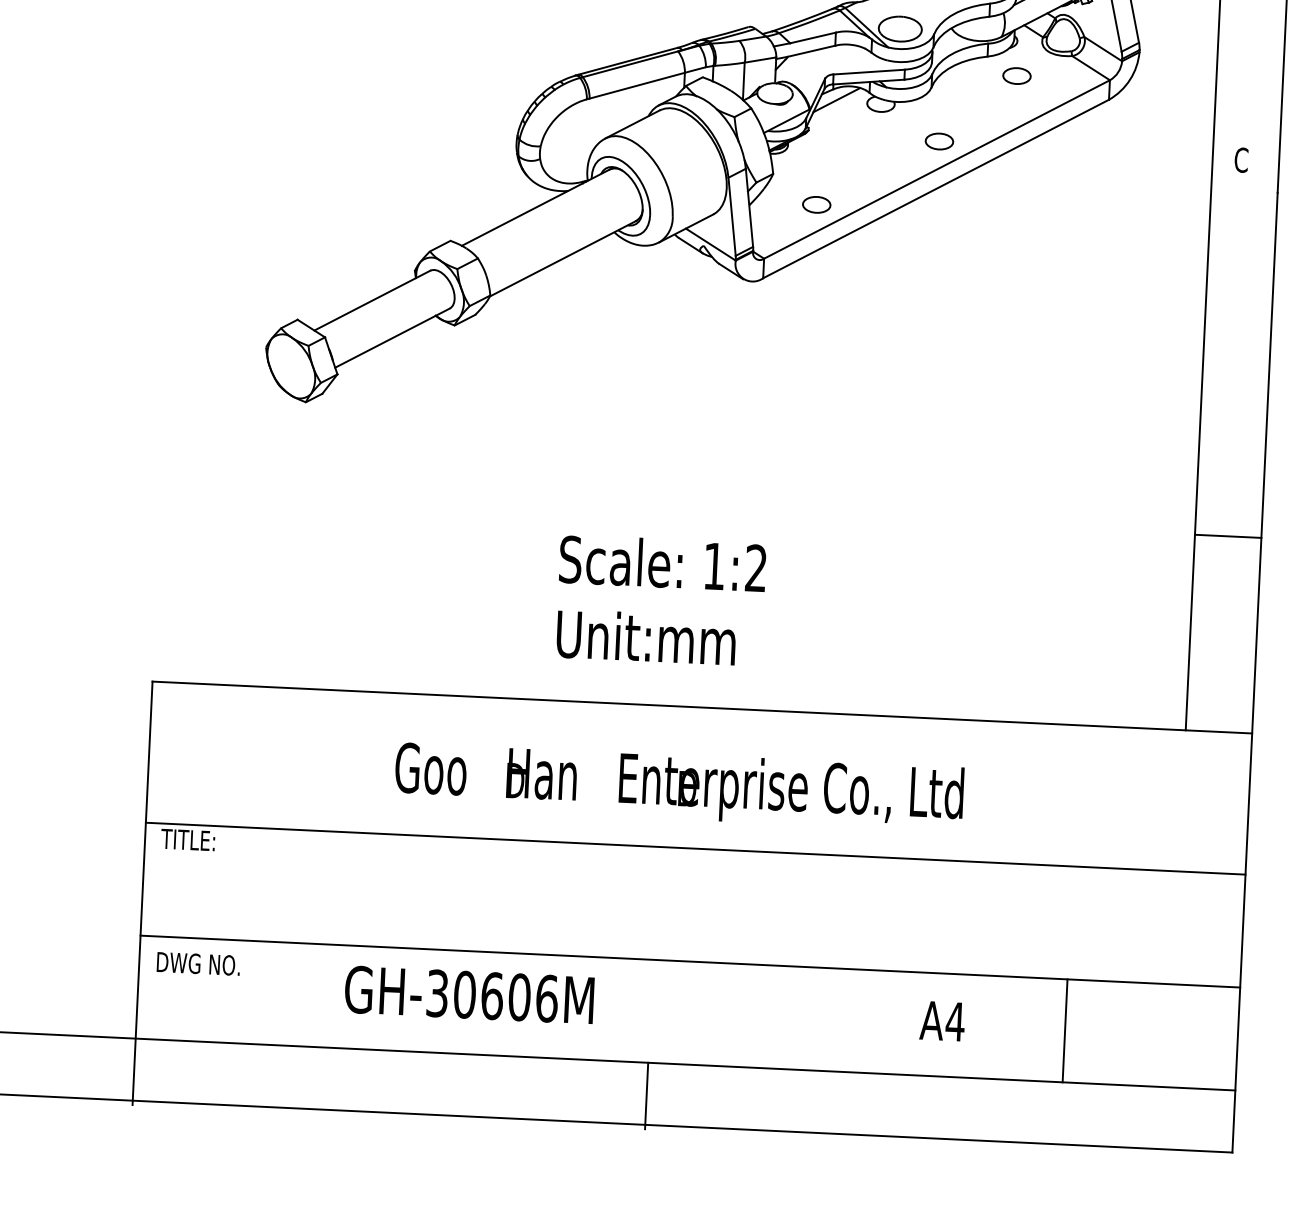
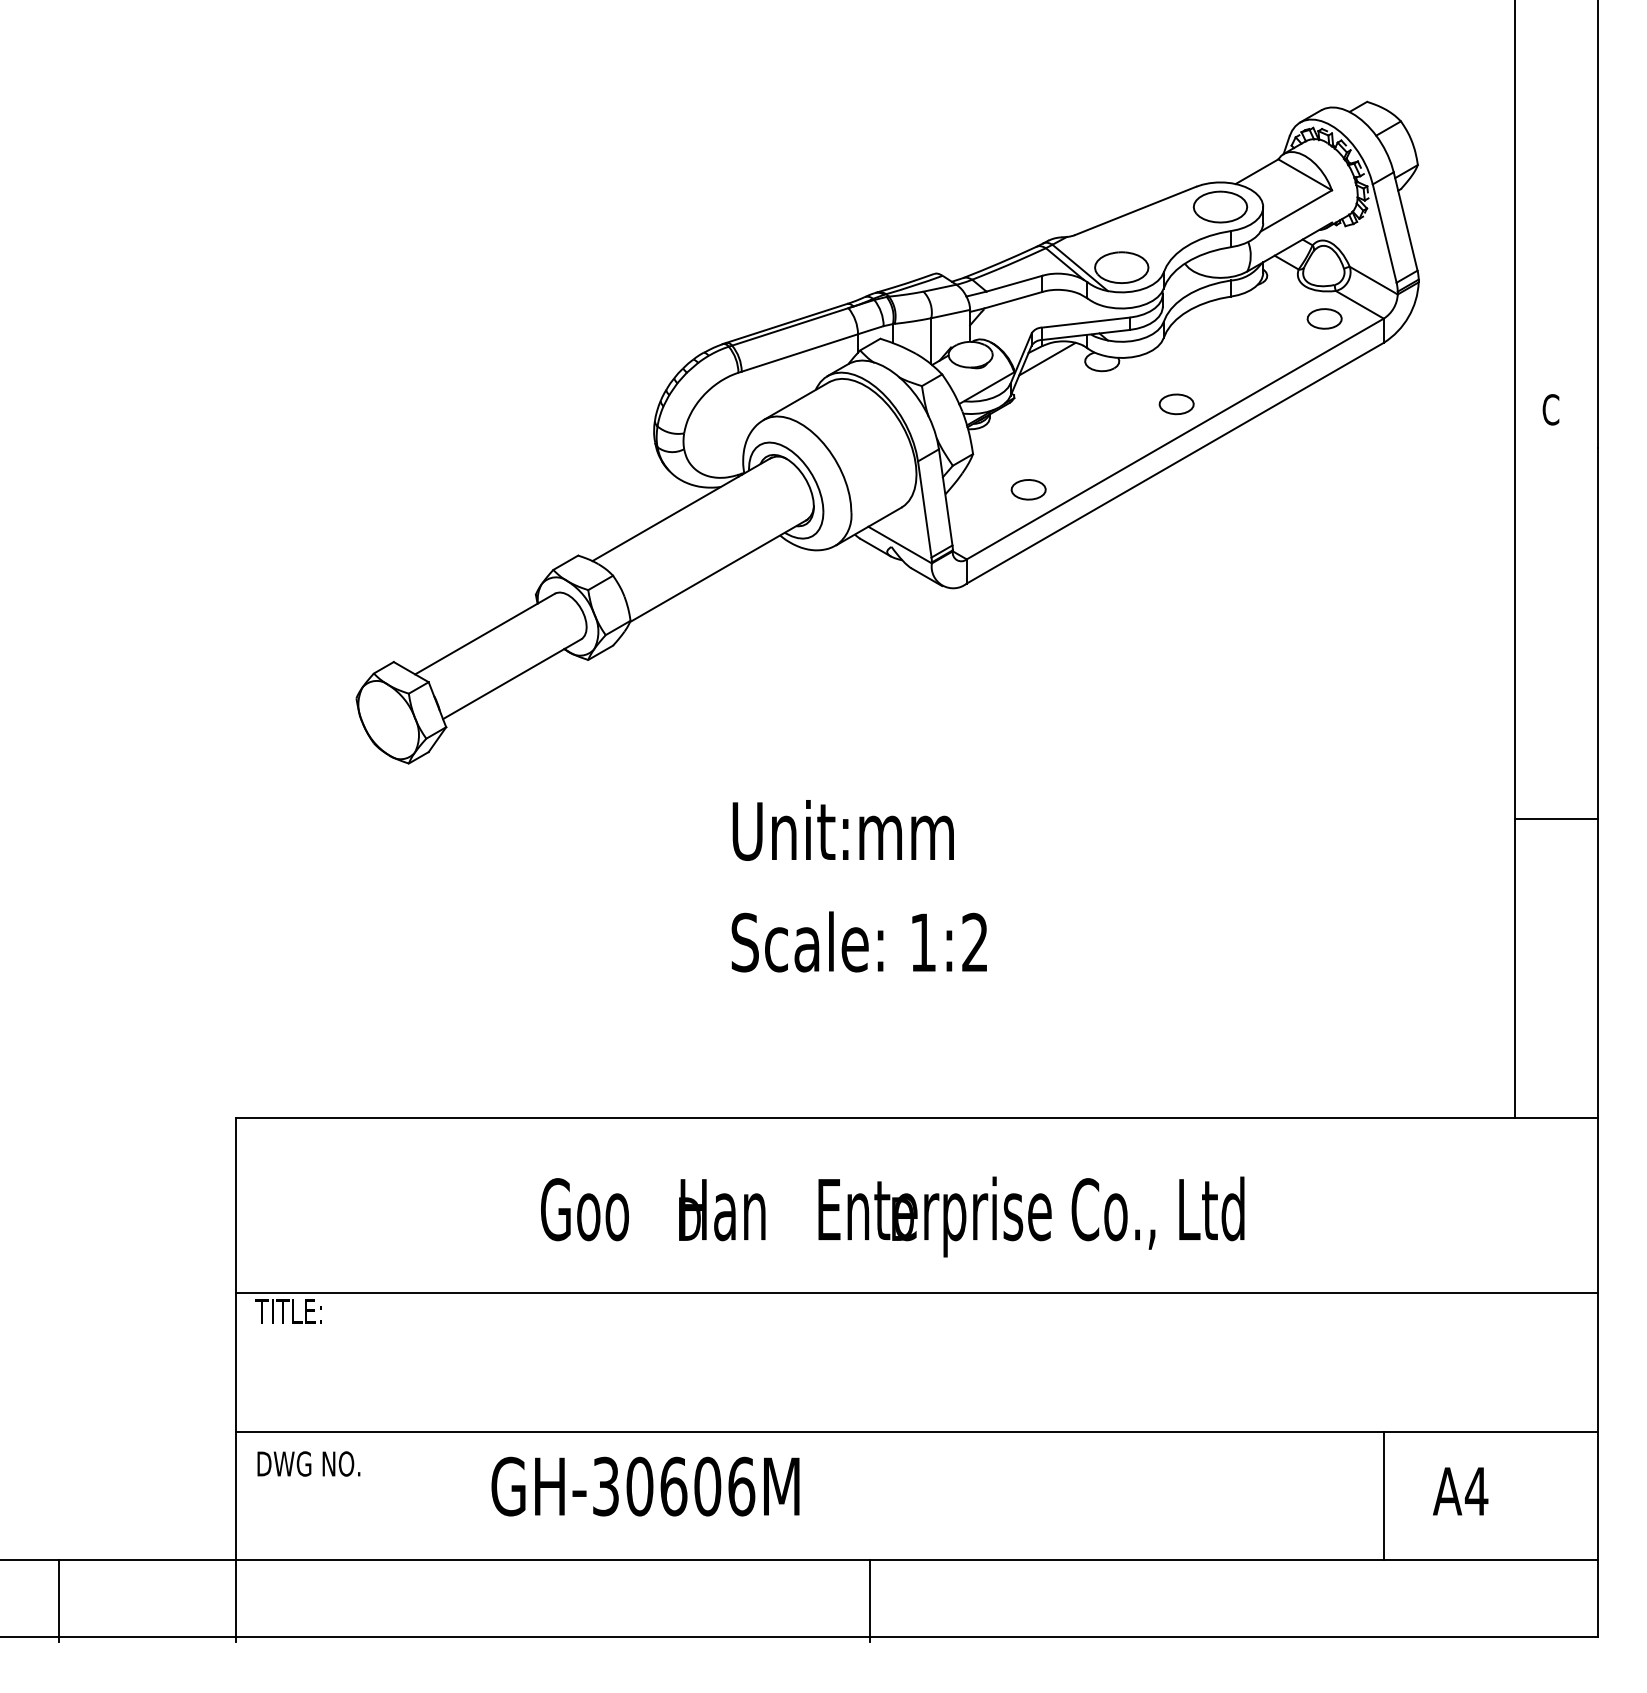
part: (1016, 75) -> (1324, 318), moved
line: (1228, 536) -> (1556, 819), moved
text: (645, 637) -> (842, 830), moved
text: (942, 1021) -> (1460, 1491), moved

